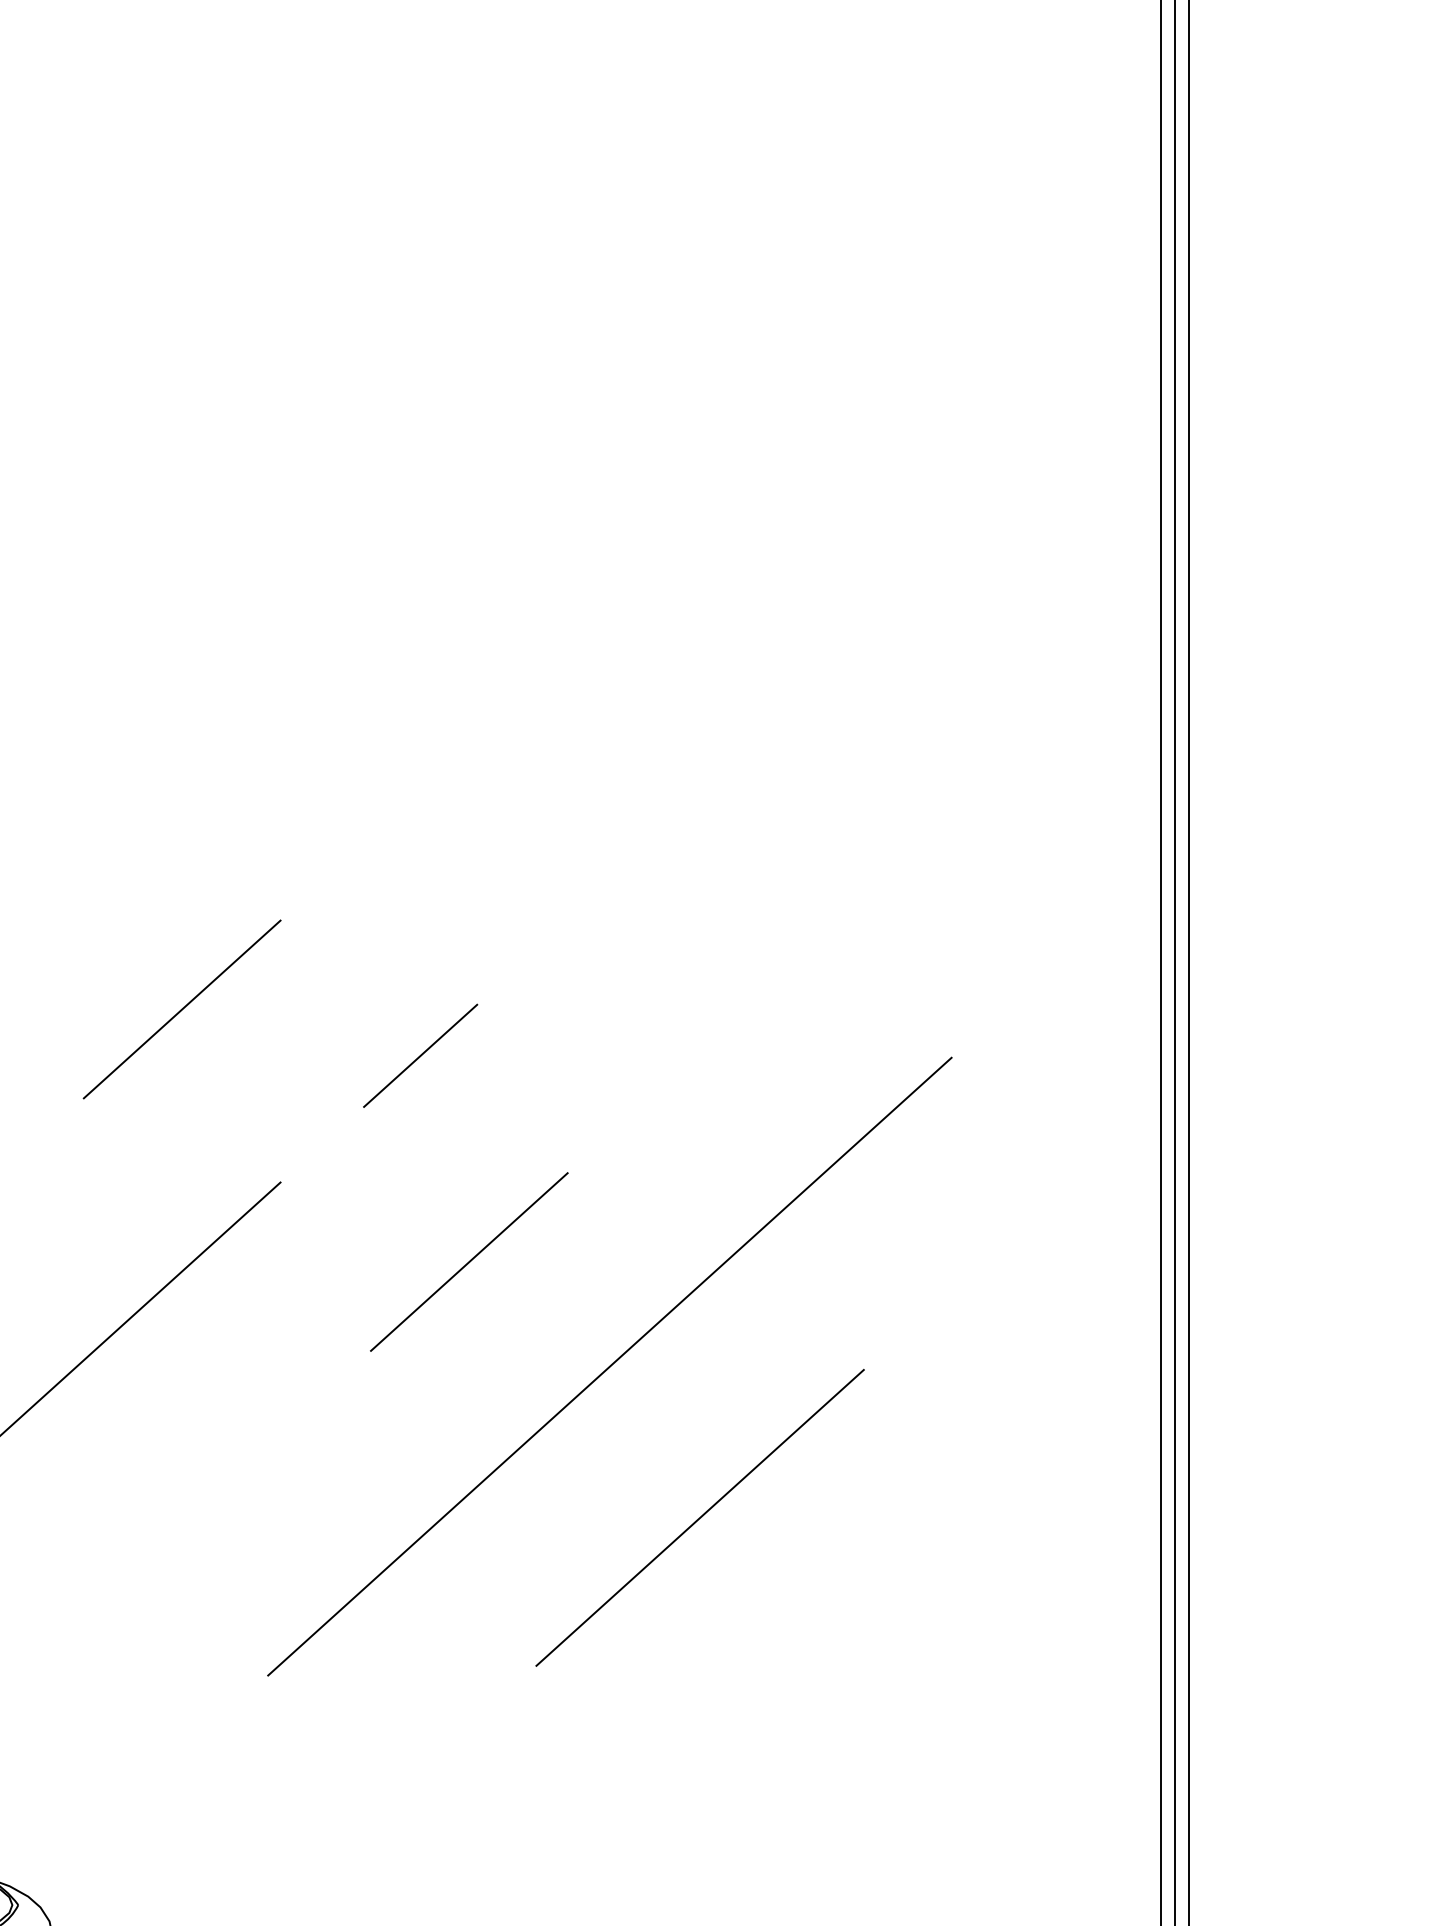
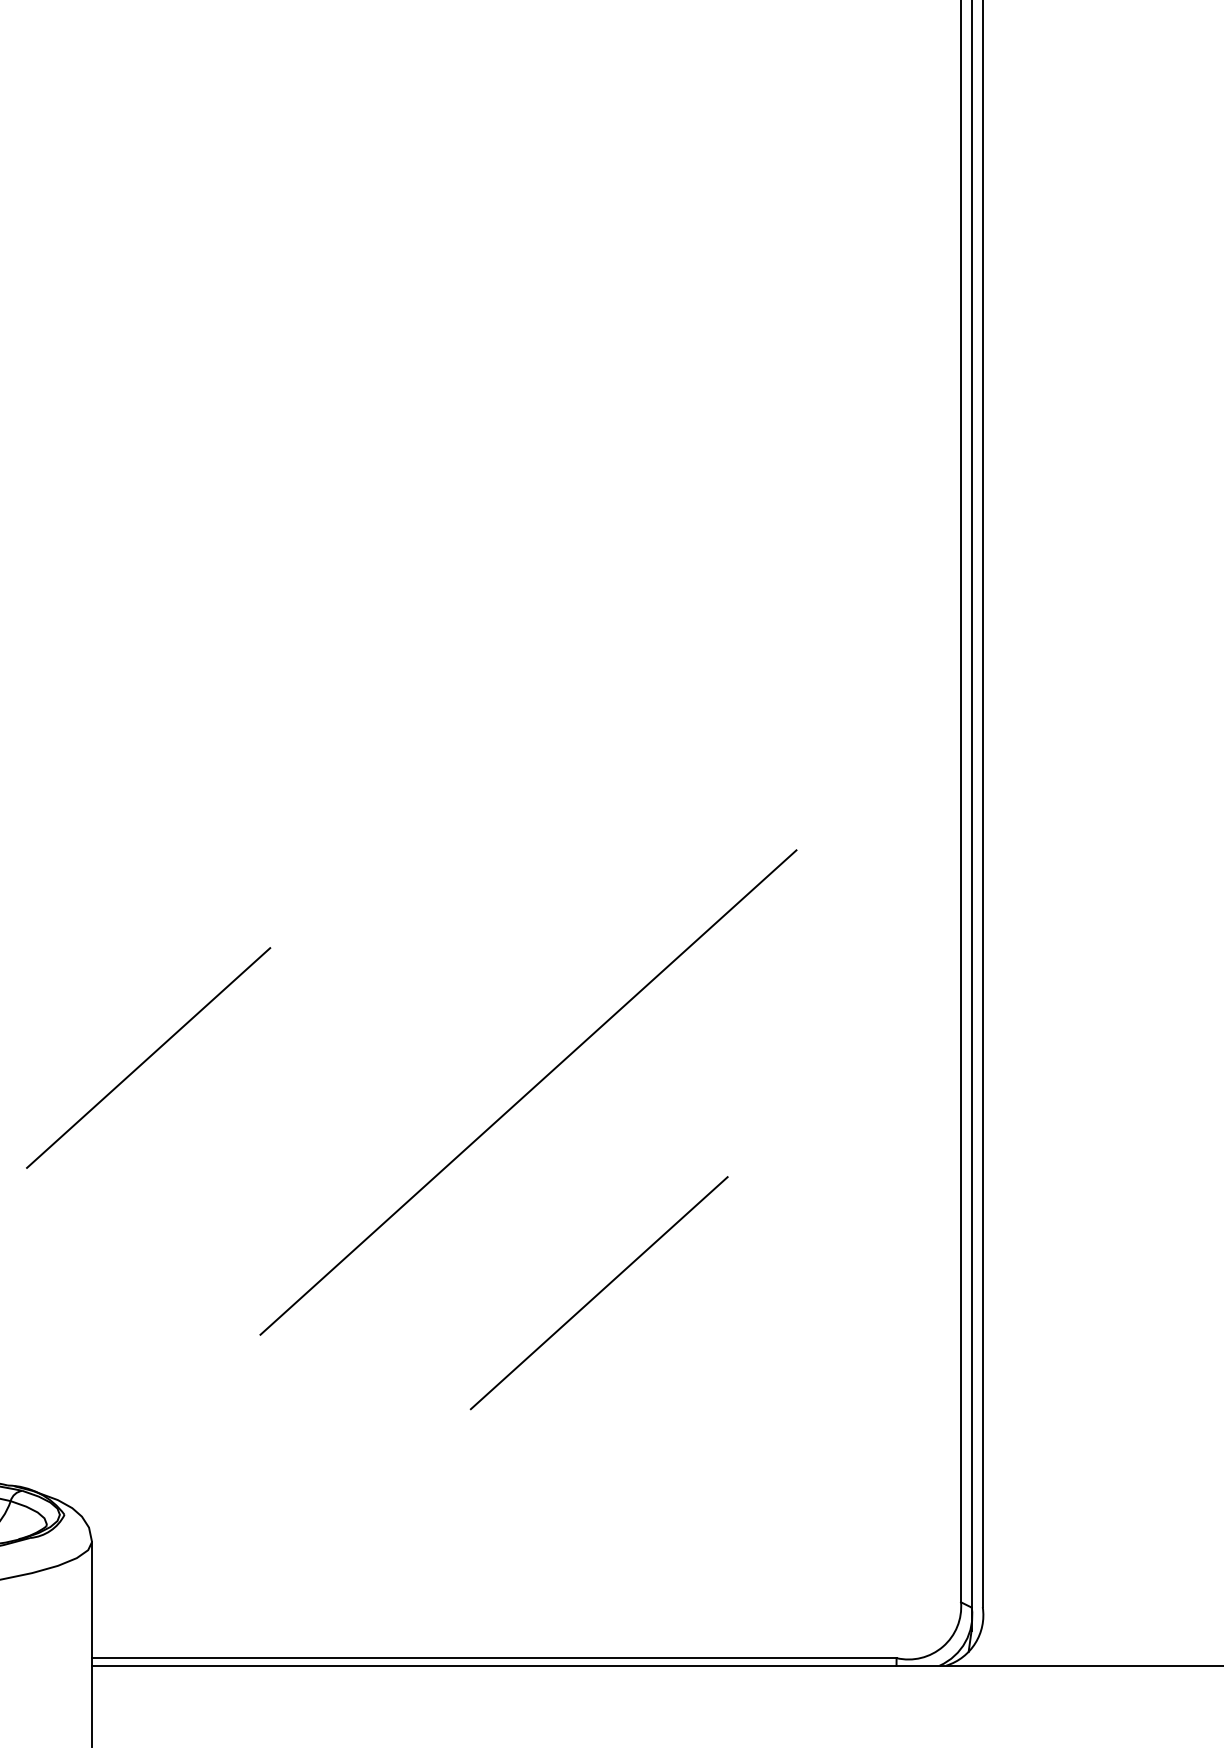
line: (181, 1009) -> (192, 812), removed
line: (419, 1055) -> (379, 848), removed
line: (469, 1262) -> (418, 1010), removed
line: (699, 1518) -> (598, 1293), moved

